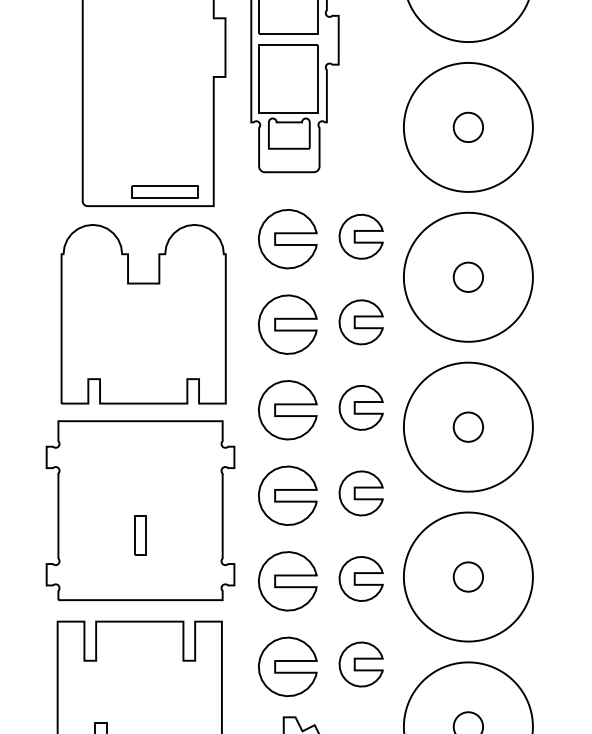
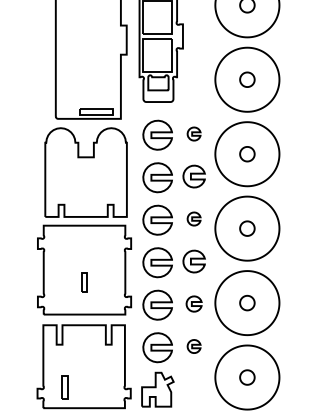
part: (359, 235) -> (193, 133), size x0.6
part: (359, 406) -> (193, 218), size x0.6
part: (359, 577) -> (193, 303), size x0.7
part: (359, 664) -> (193, 346), size x0.6

